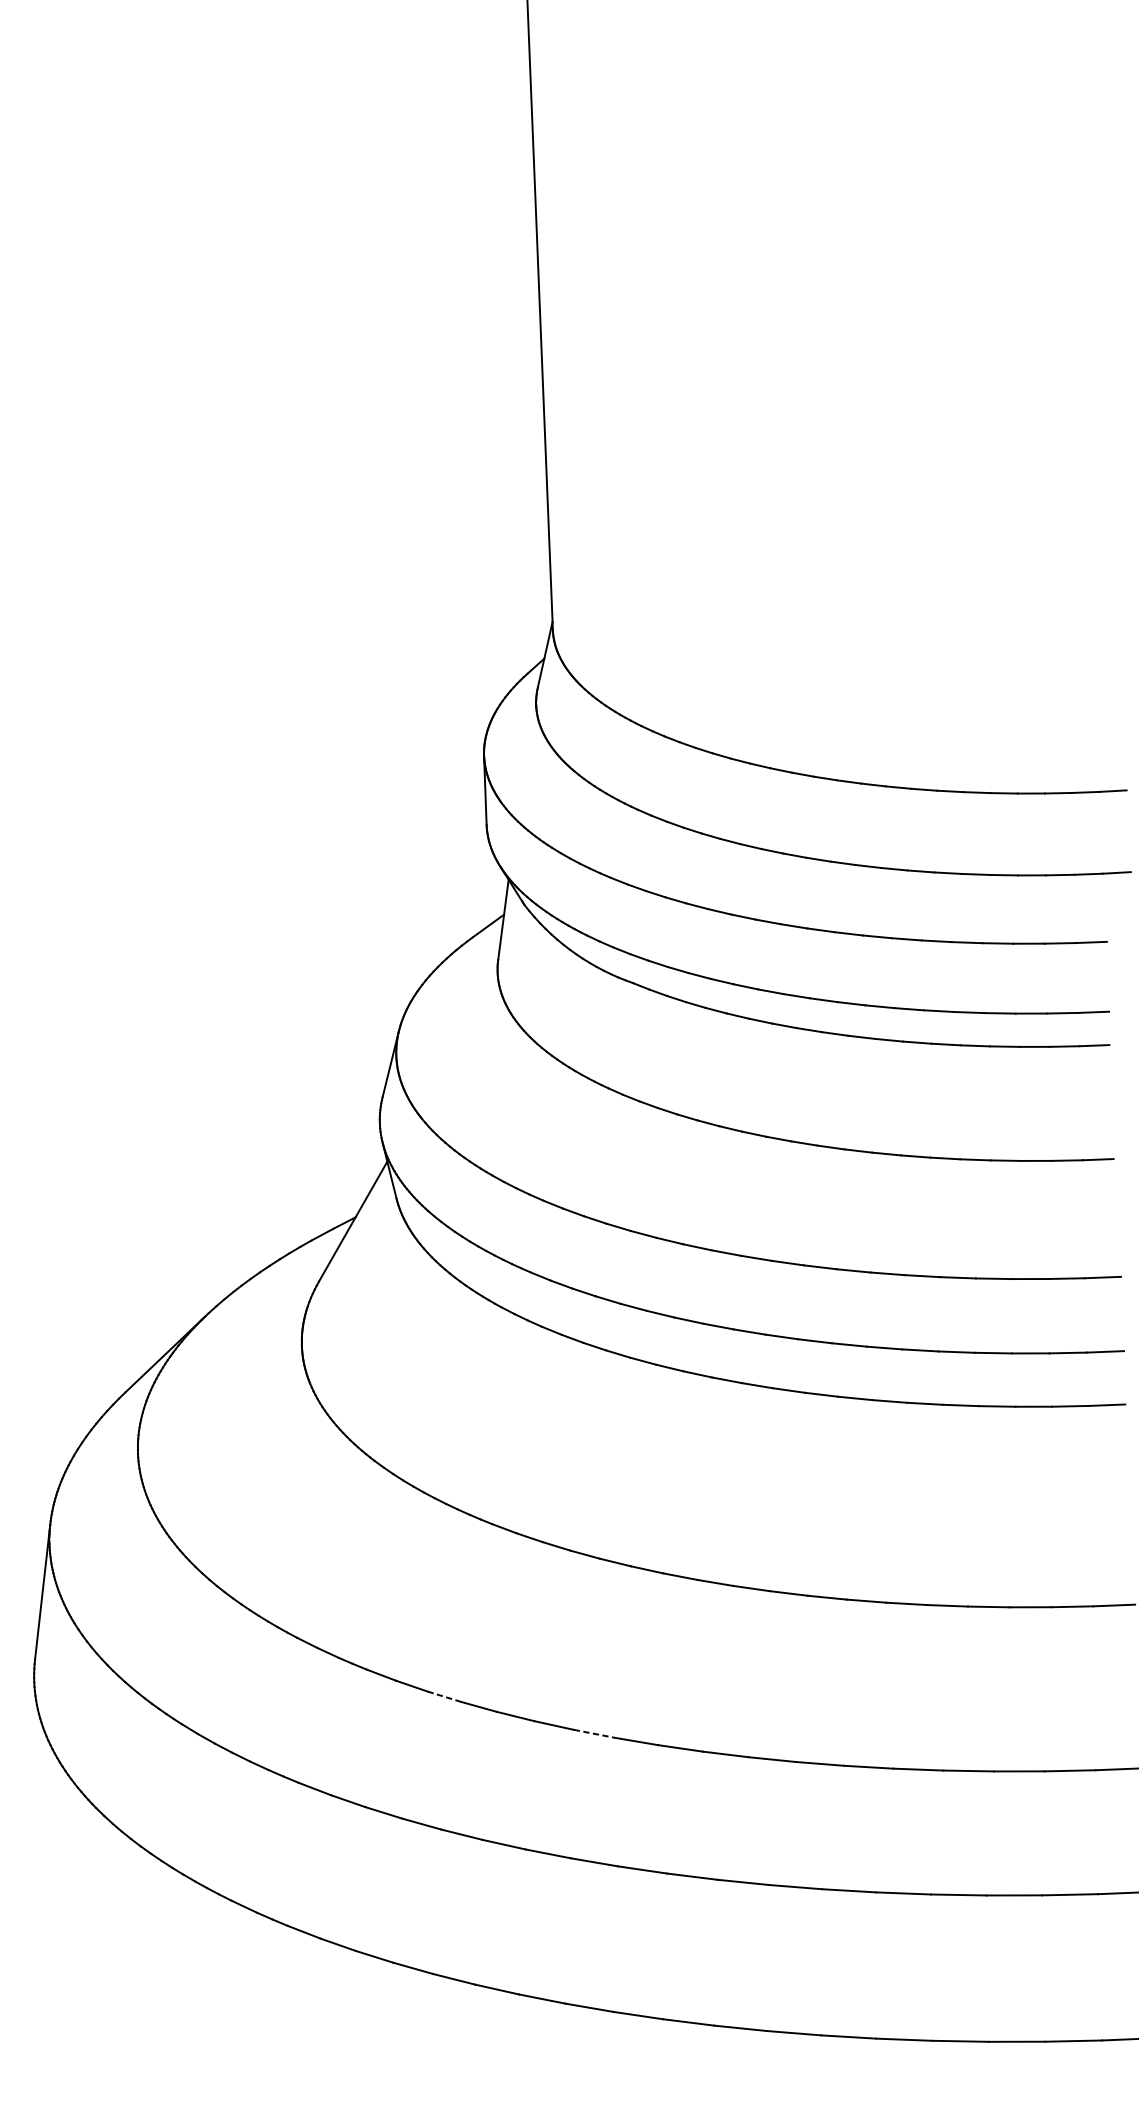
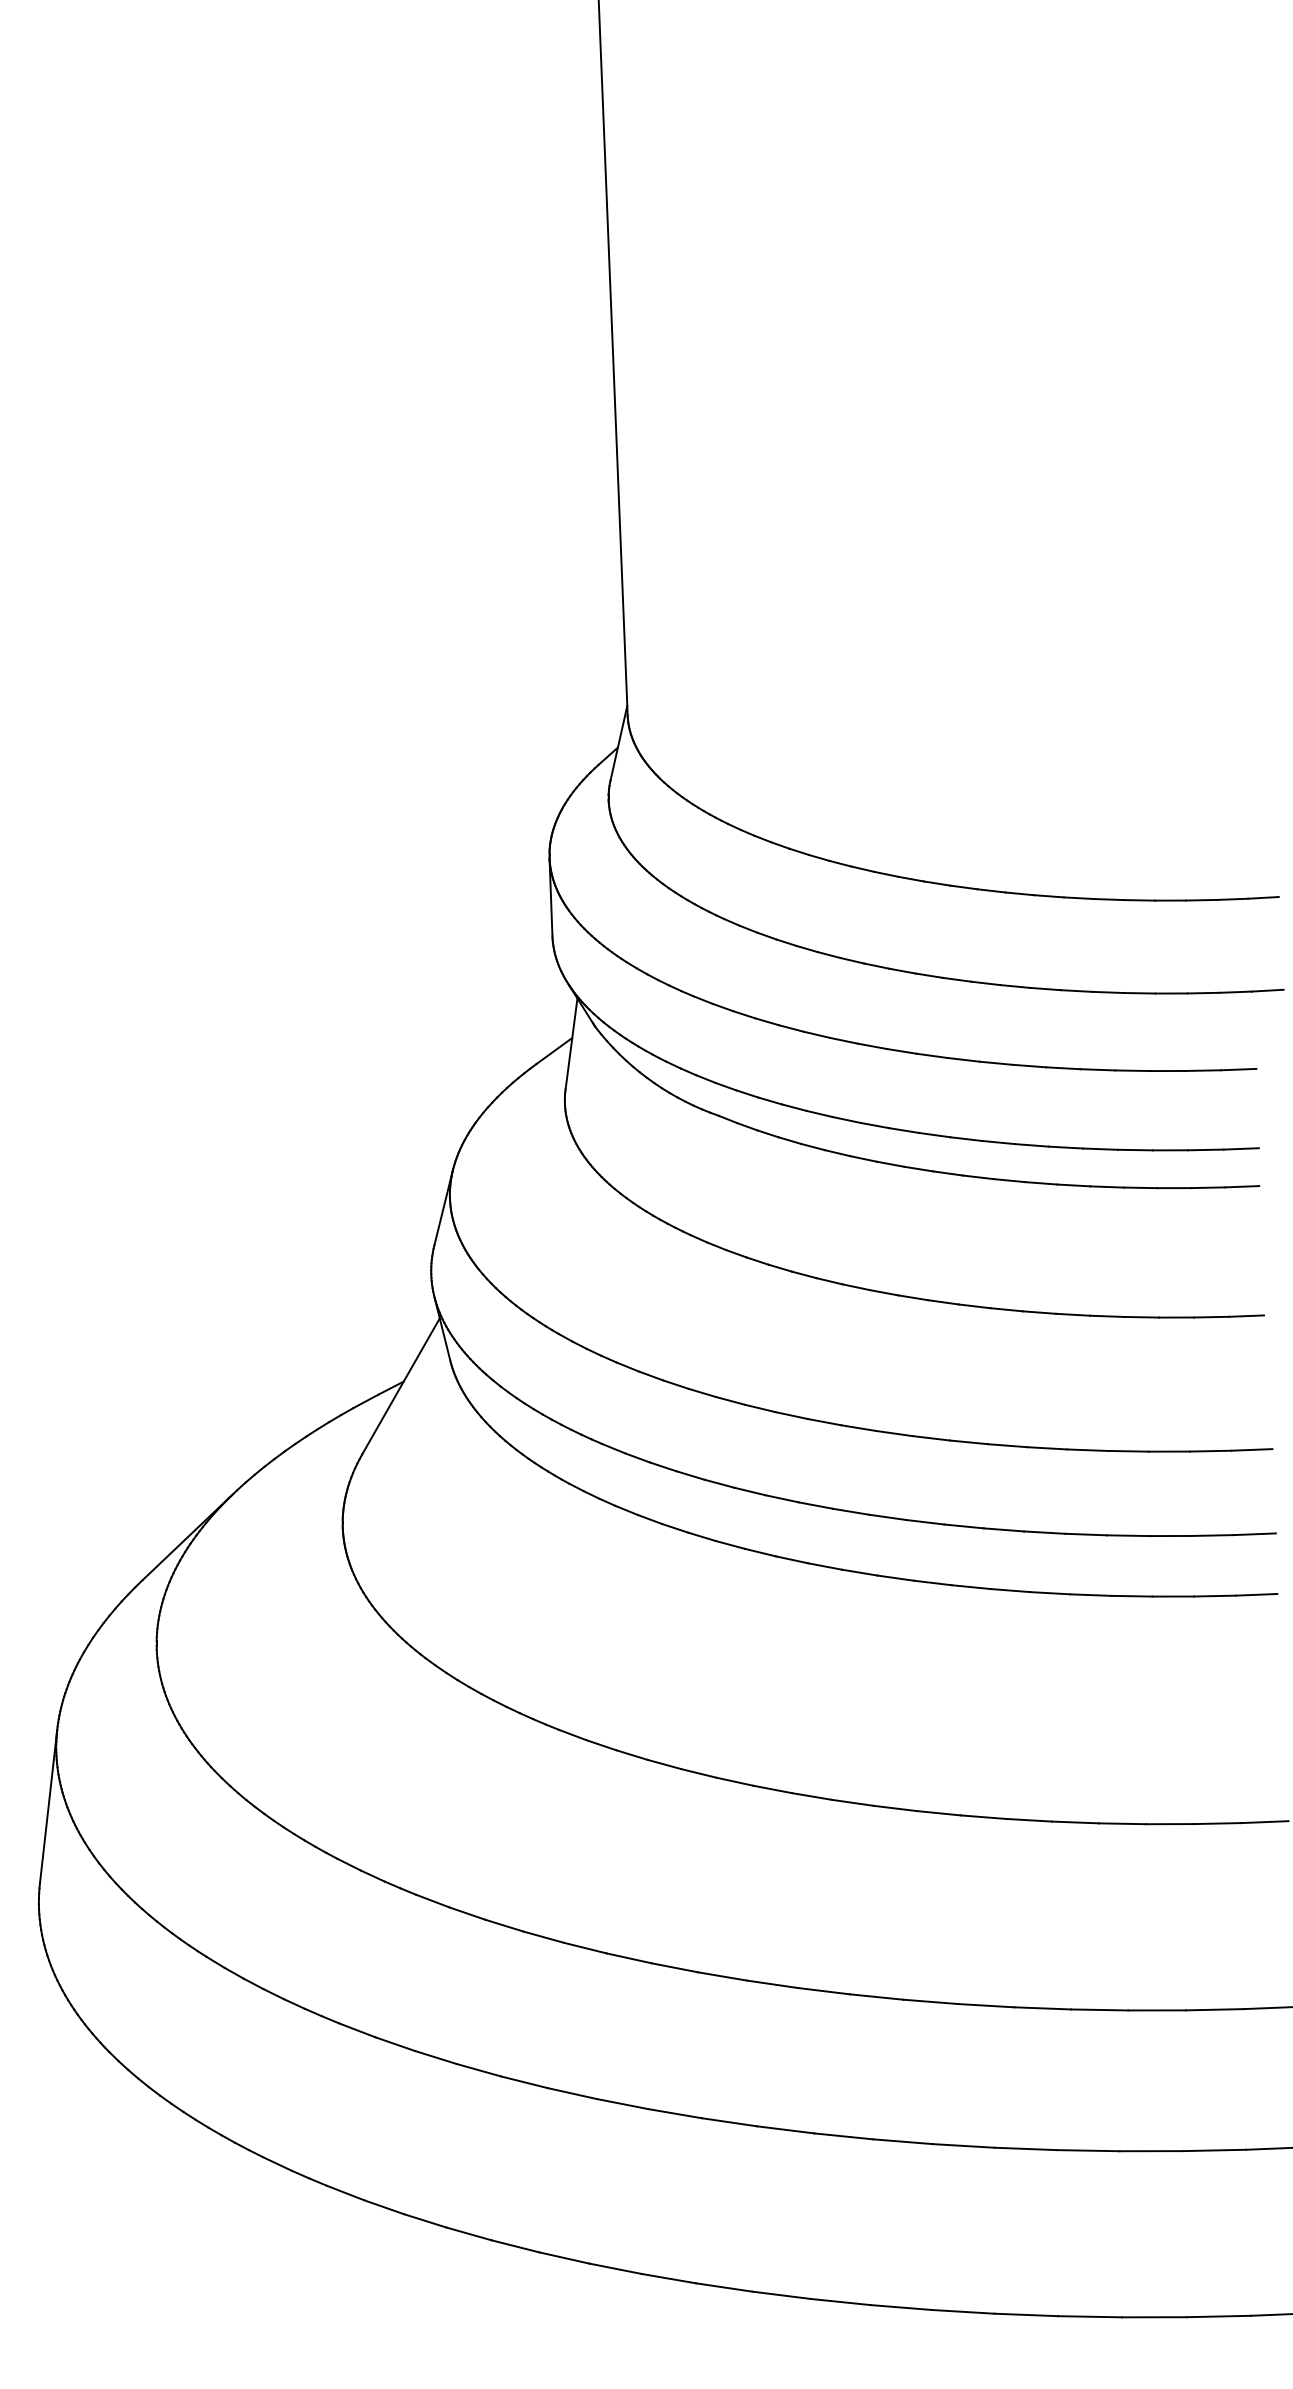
line: (444, 1696) -> (504, 1925), dashed -> solid
line: (594, 1733) -> (674, 1967), dashed -> solid

